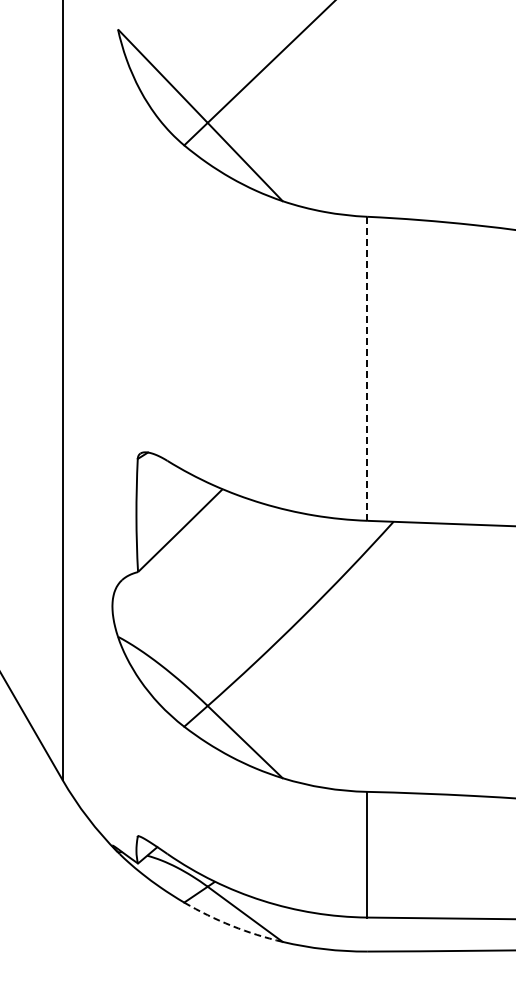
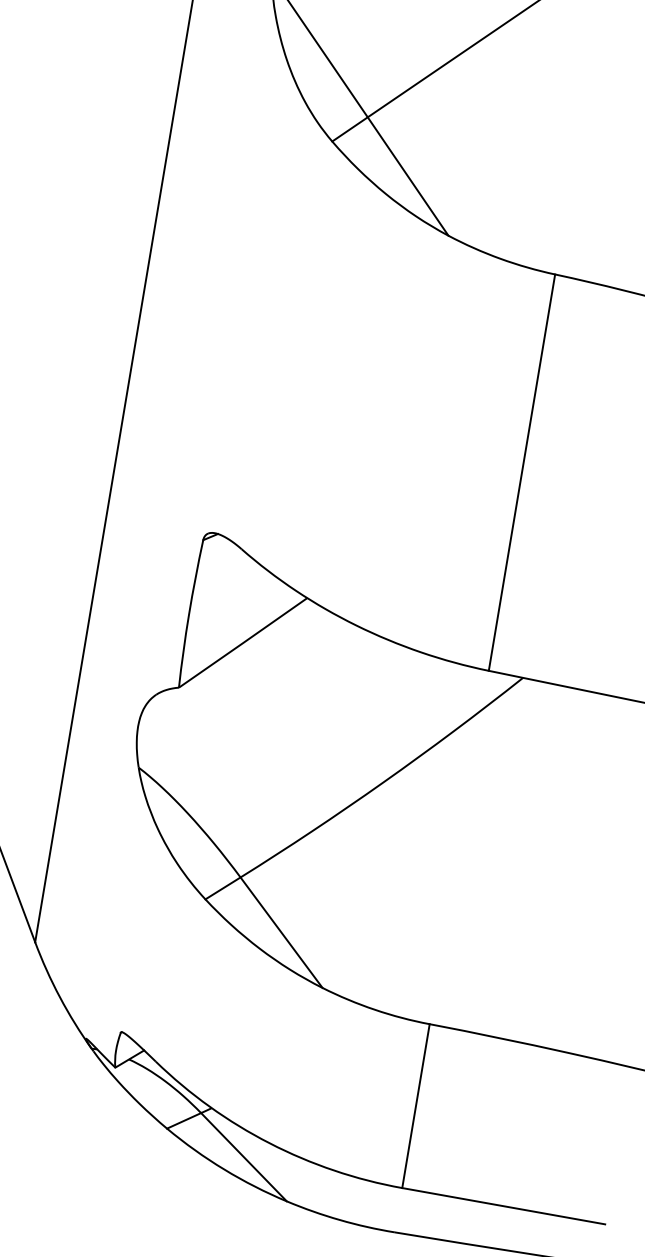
line: (367, 368) -> (522, 472), dashed -> solid
arc: (232, 925) -> (224, 1169), dashed -> solid

